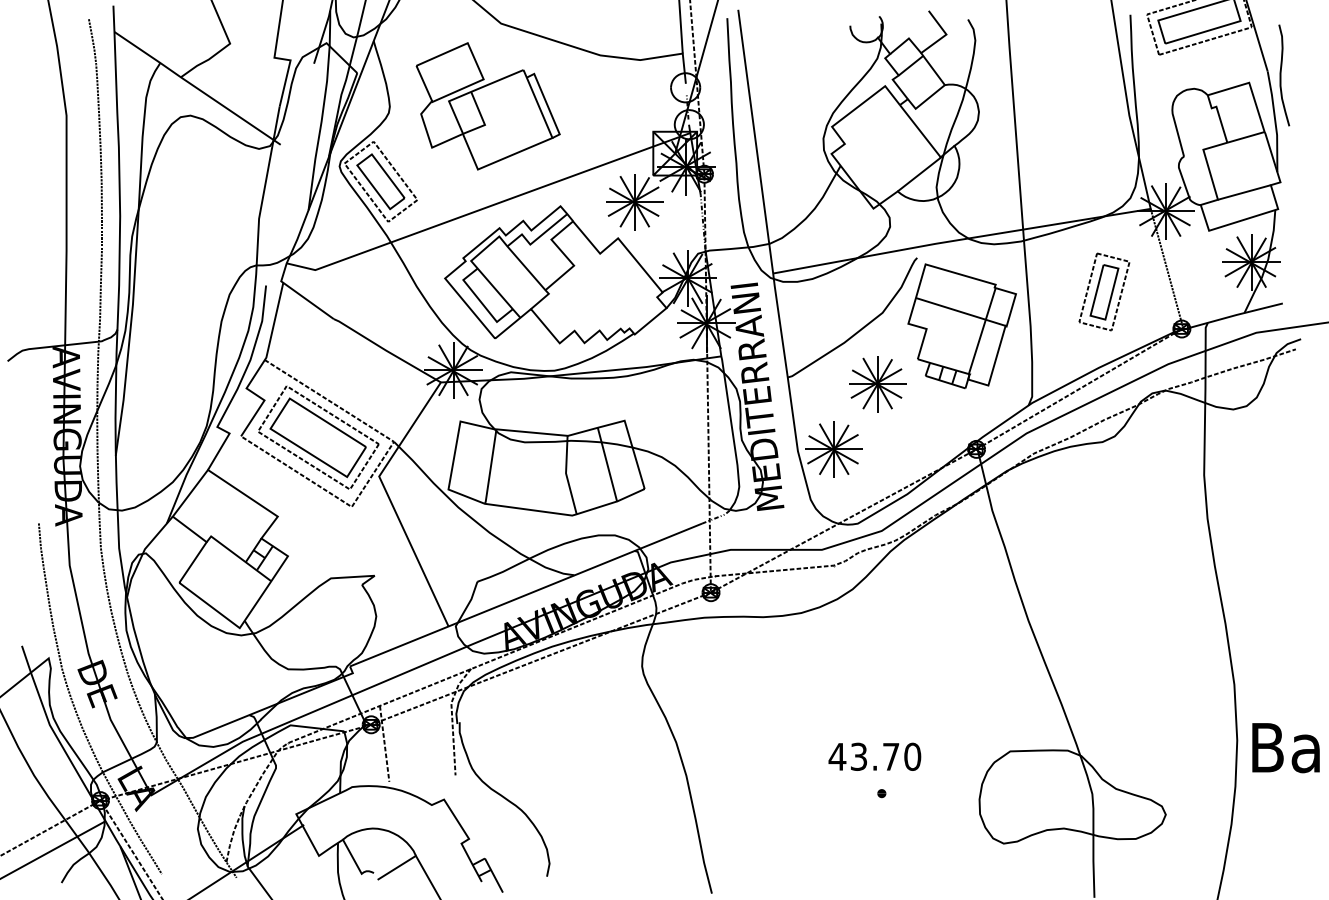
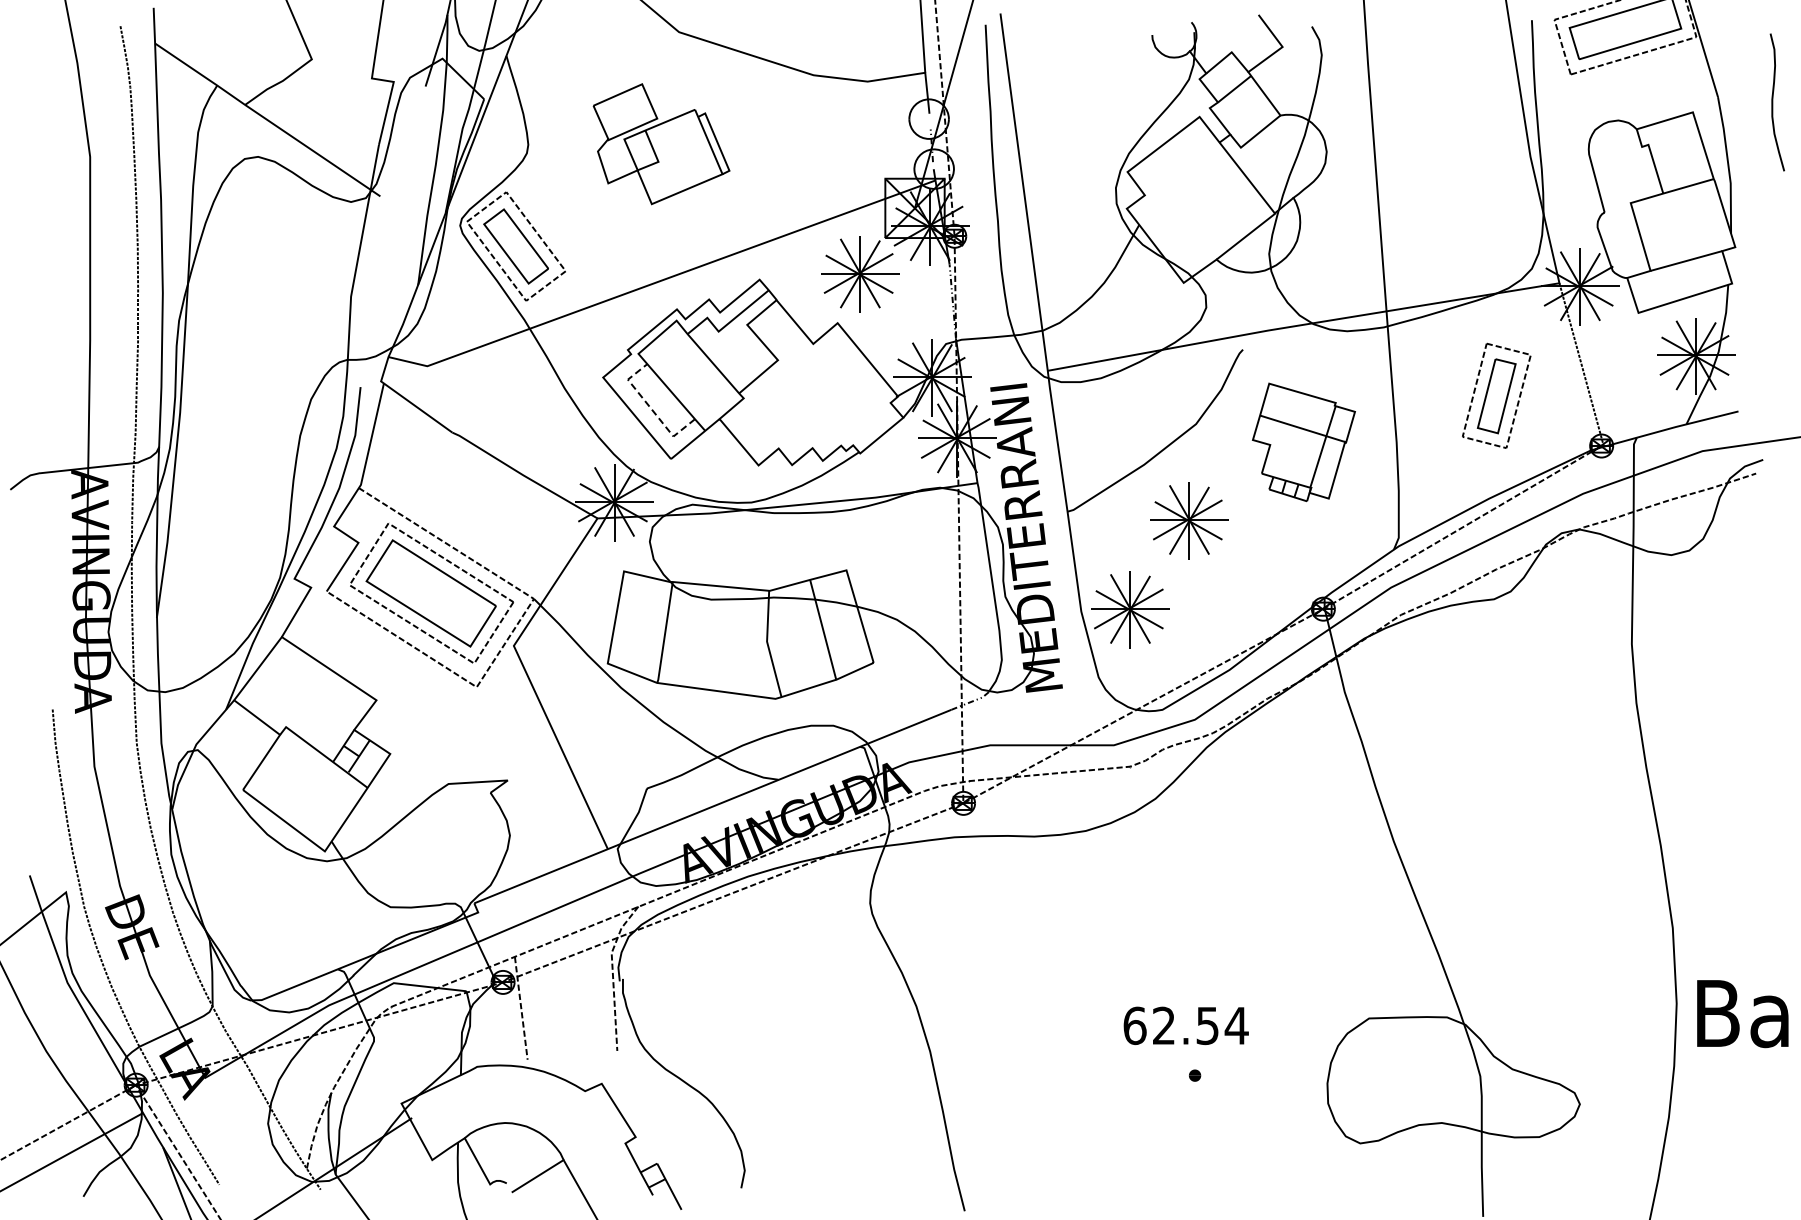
curve: (1281, 75) -> (1773, 102), moved
part: (488, 105) -> (661, 143), size x0.7
line: (480, 302) -> (651, 409), solid -> dashed
part: (961, 326) -> (1303, 442), size x0.7
text: (874, 756) -> (1185, 1025), 43.70 -> 62.54

